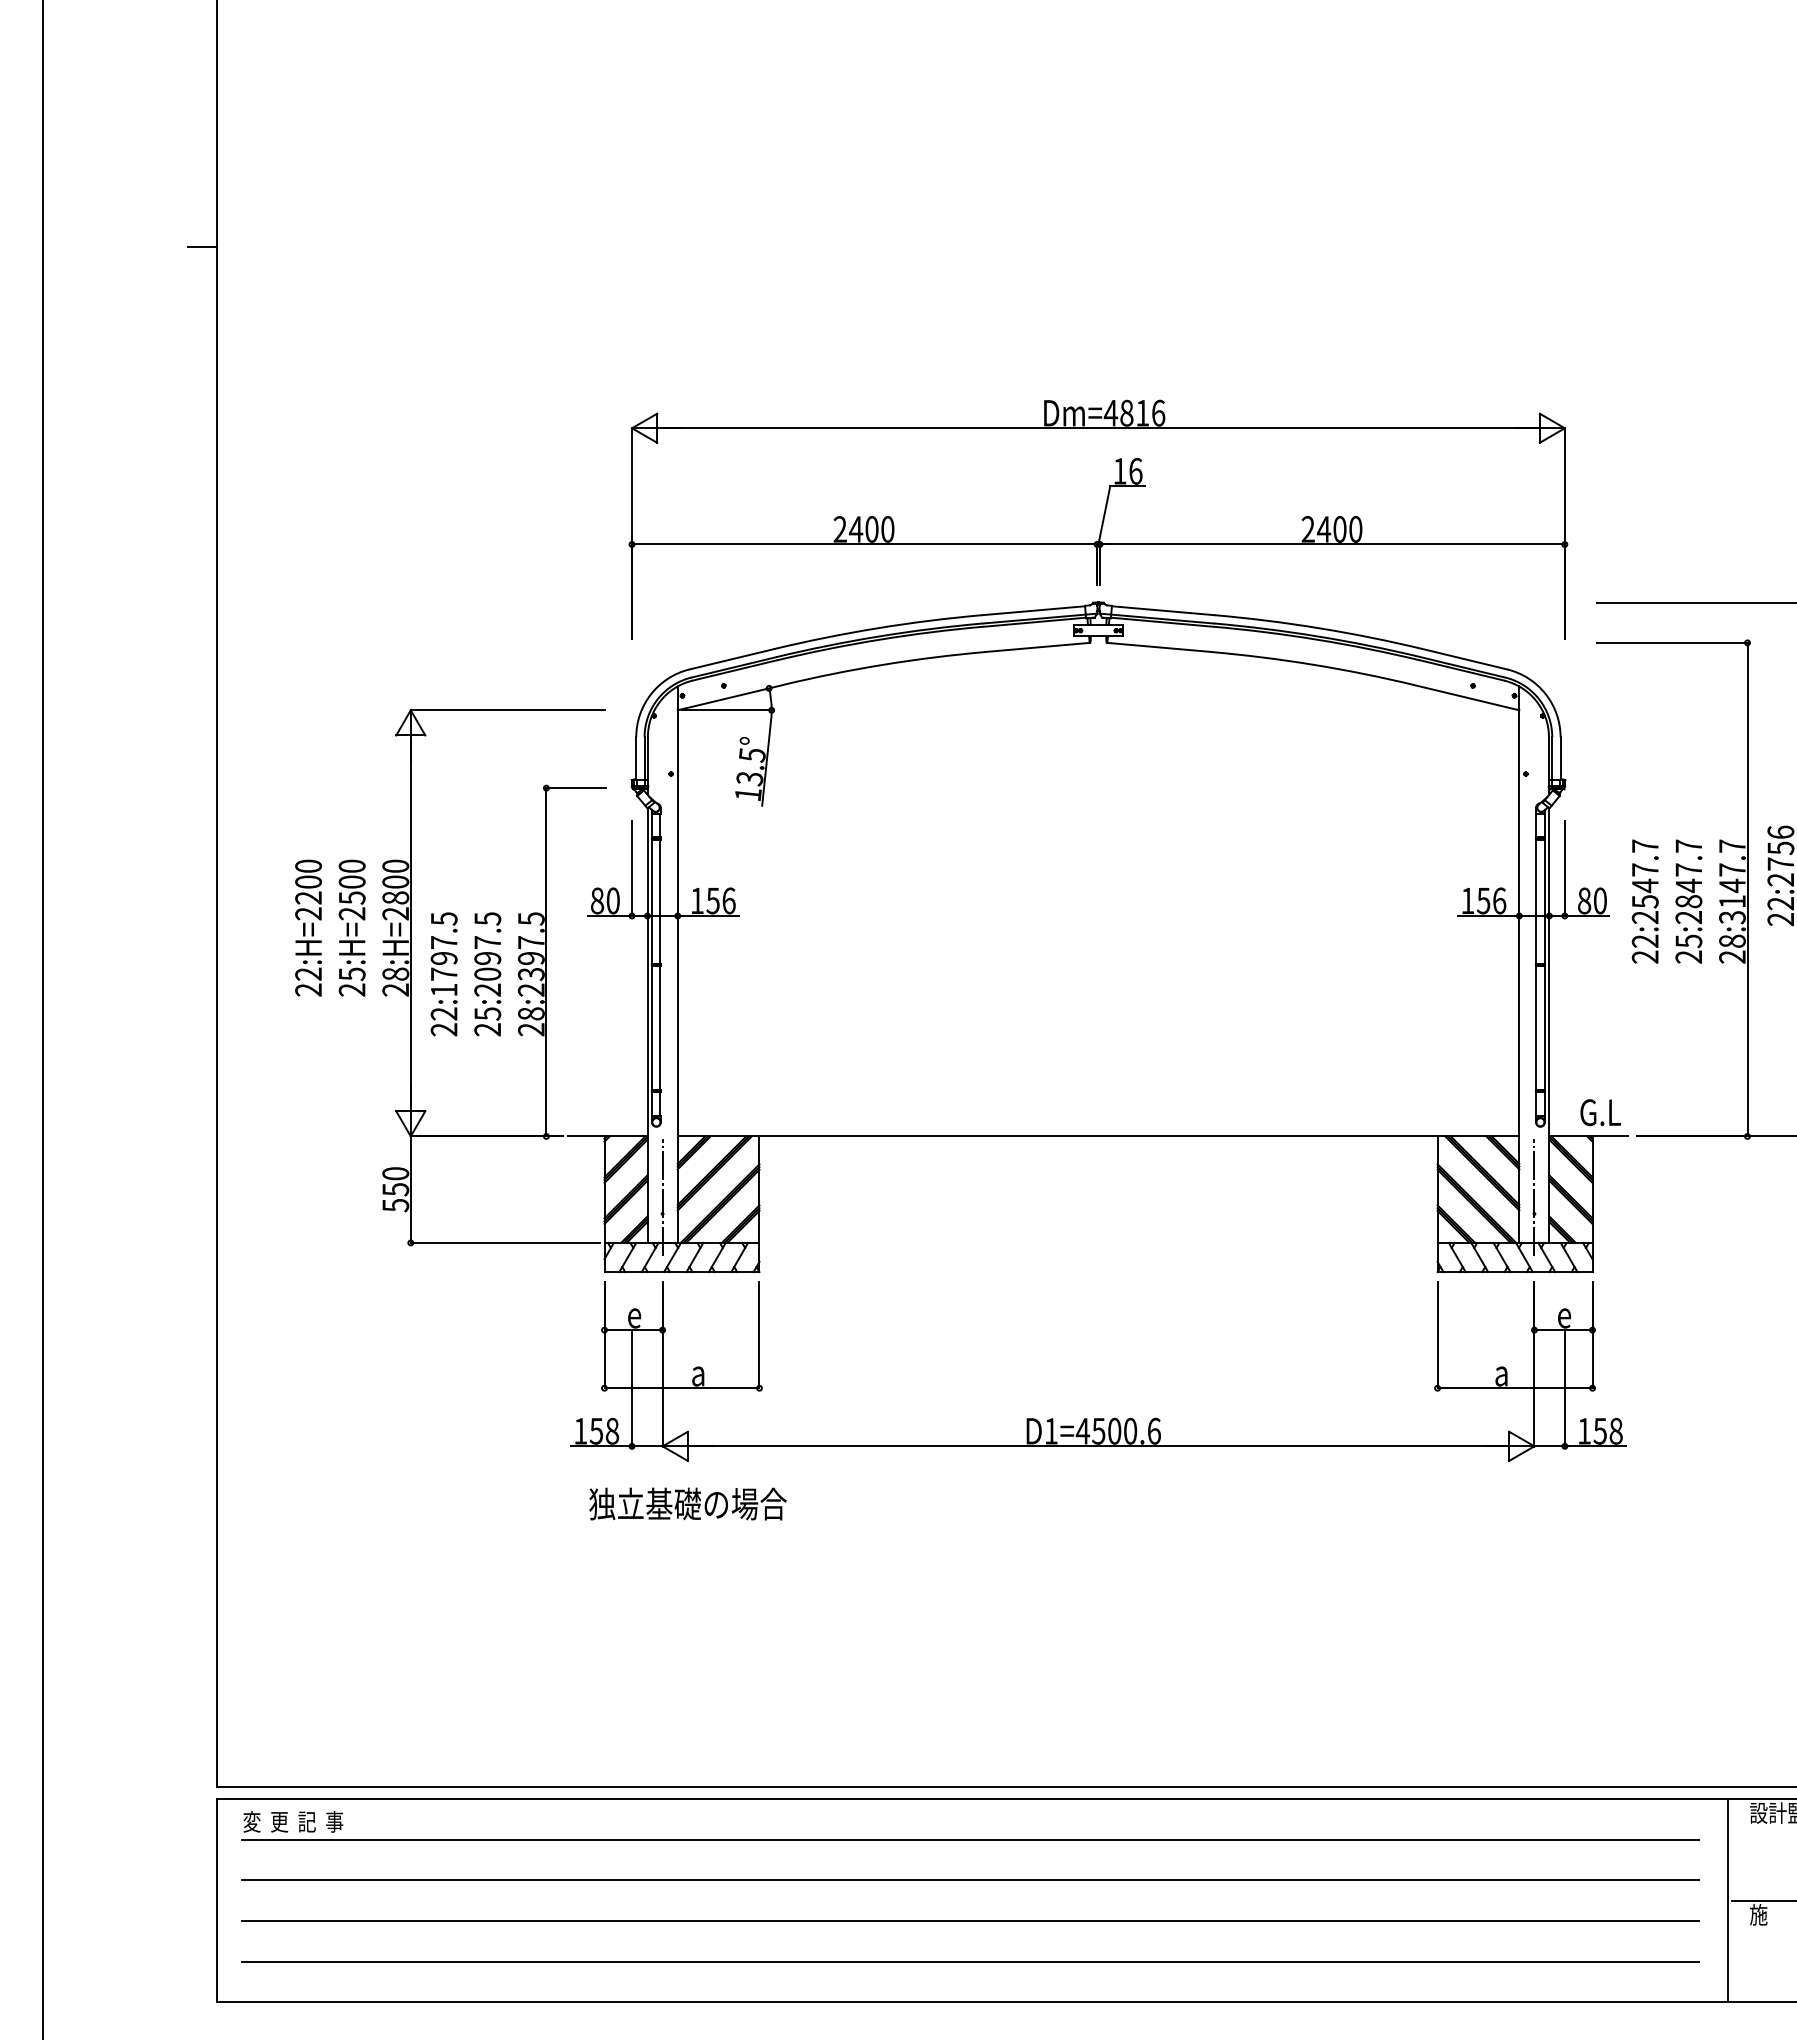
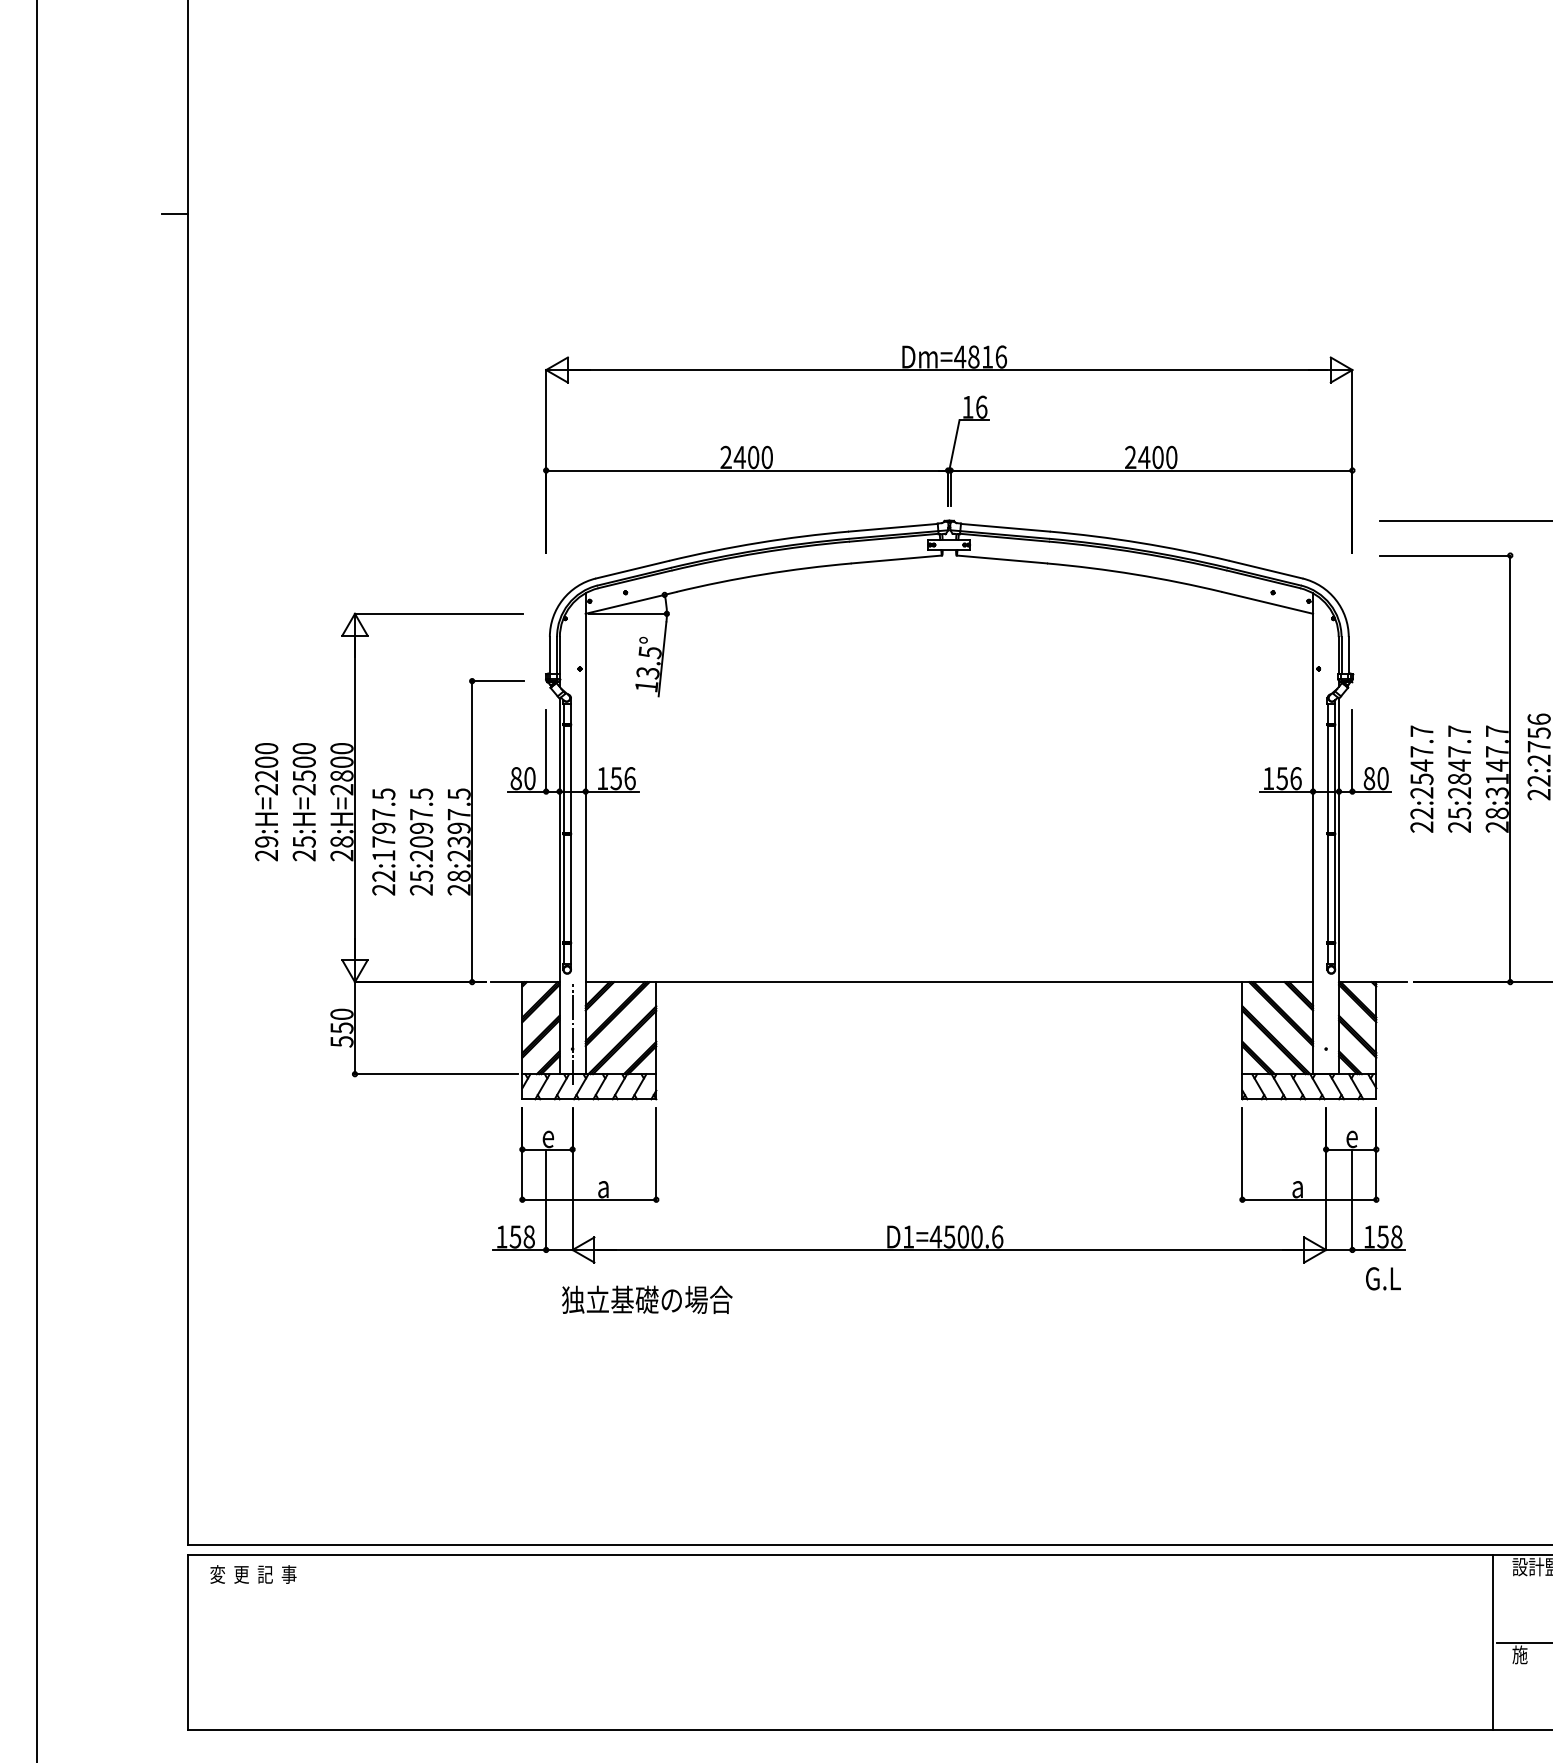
text: (308, 973) -> (266, 841), 22:H=2200 -> 29:H=2200
text: (1600, 1112) -> (1383, 1278), moved
line: (1534, 1196) -> (1326, 1034), removed
text: (687, 1503) -> (646, 1299), moved
line: (969, 1839) -> (837, 1589), removed
line: (969, 1880) -> (837, 1625), removed
line: (969, 1920) -> (837, 1659), removed
line: (969, 1961) -> (837, 1695), removed

